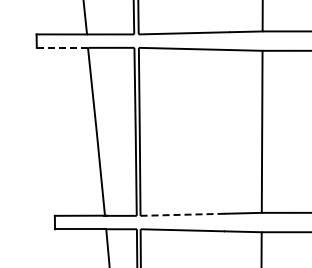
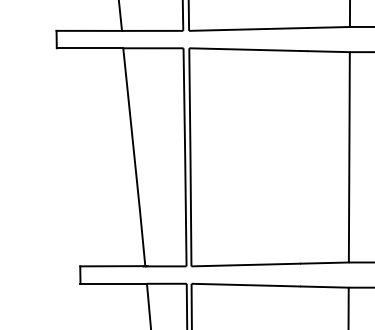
line: (62, 47) -> (90, 47), dashed -> solid
line: (182, 214) -> (245, 264), dashed -> solid

